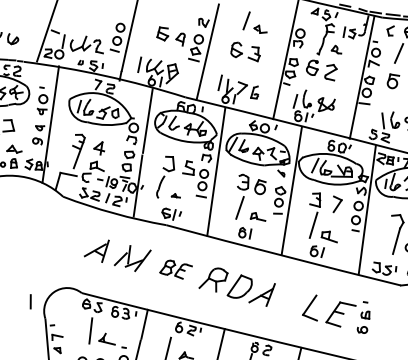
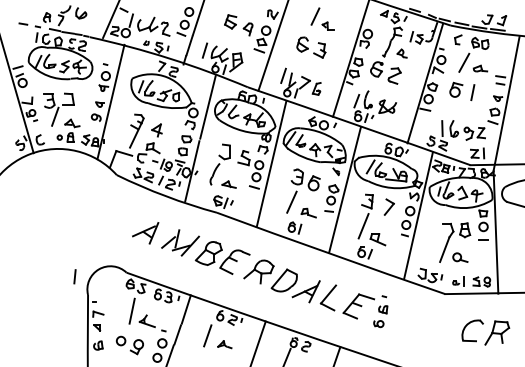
part: (175, 196) -> (228, 184), size x1.67
part: (175, 269) -> (222, 257), size x1.67
part: (335, 314) -> (353, 306), moved

